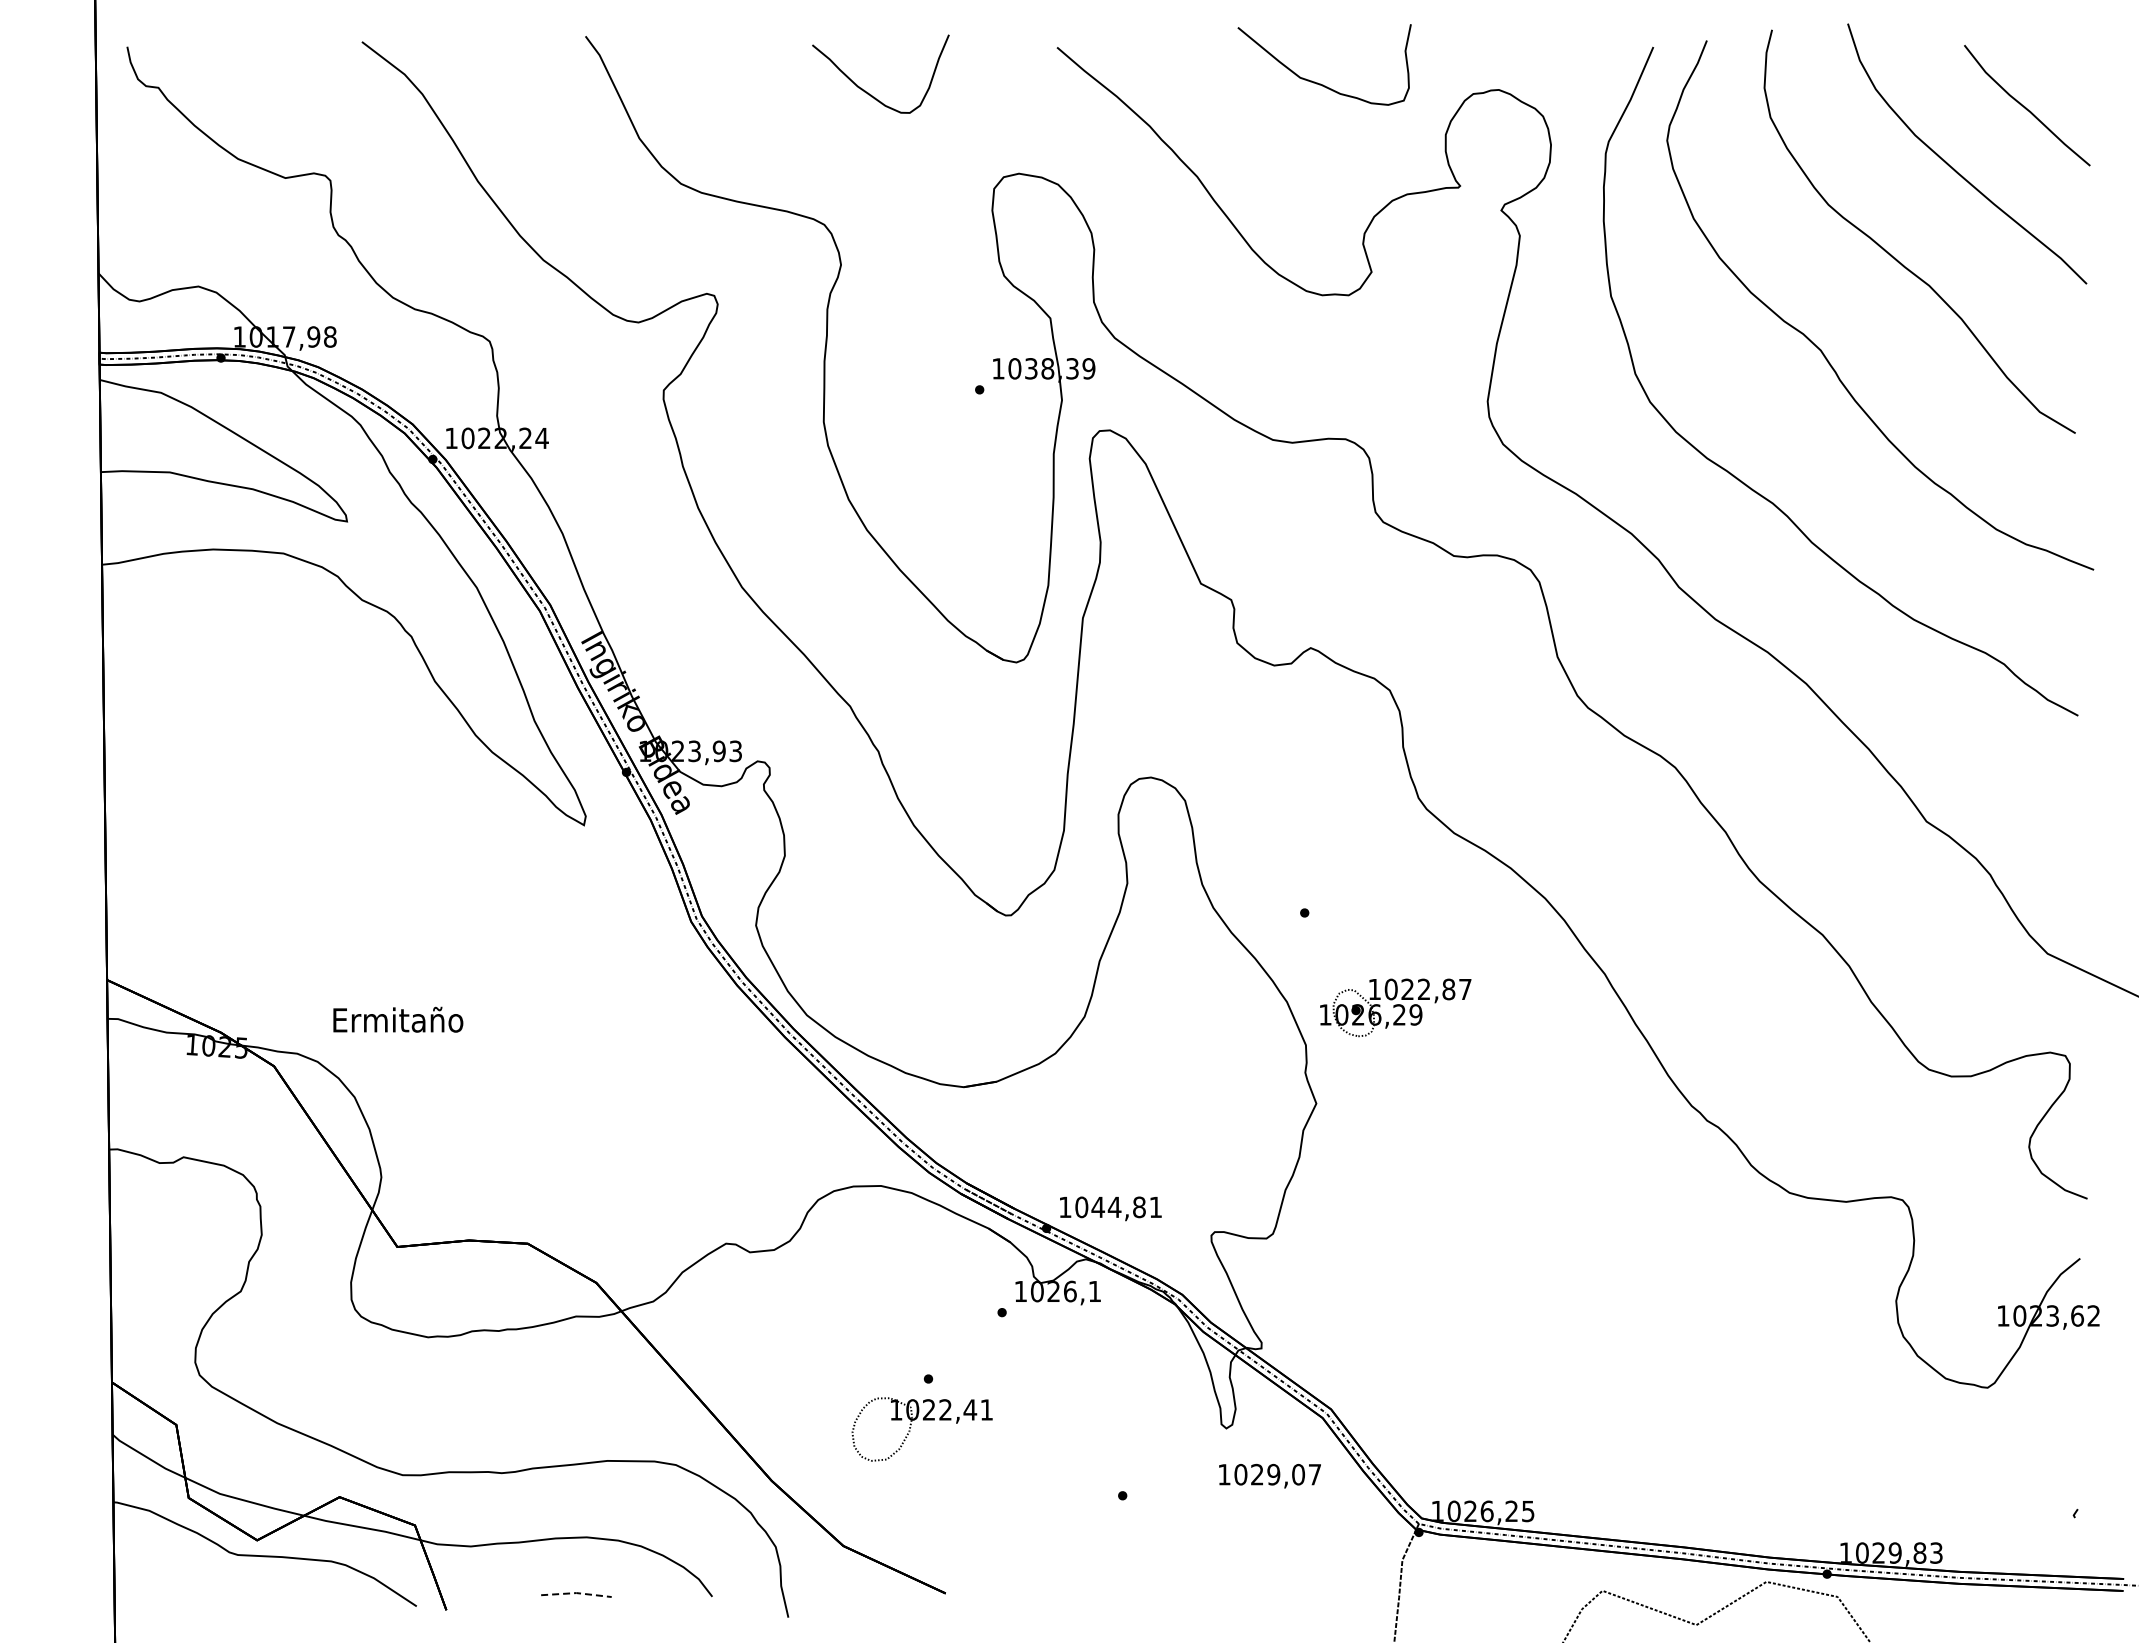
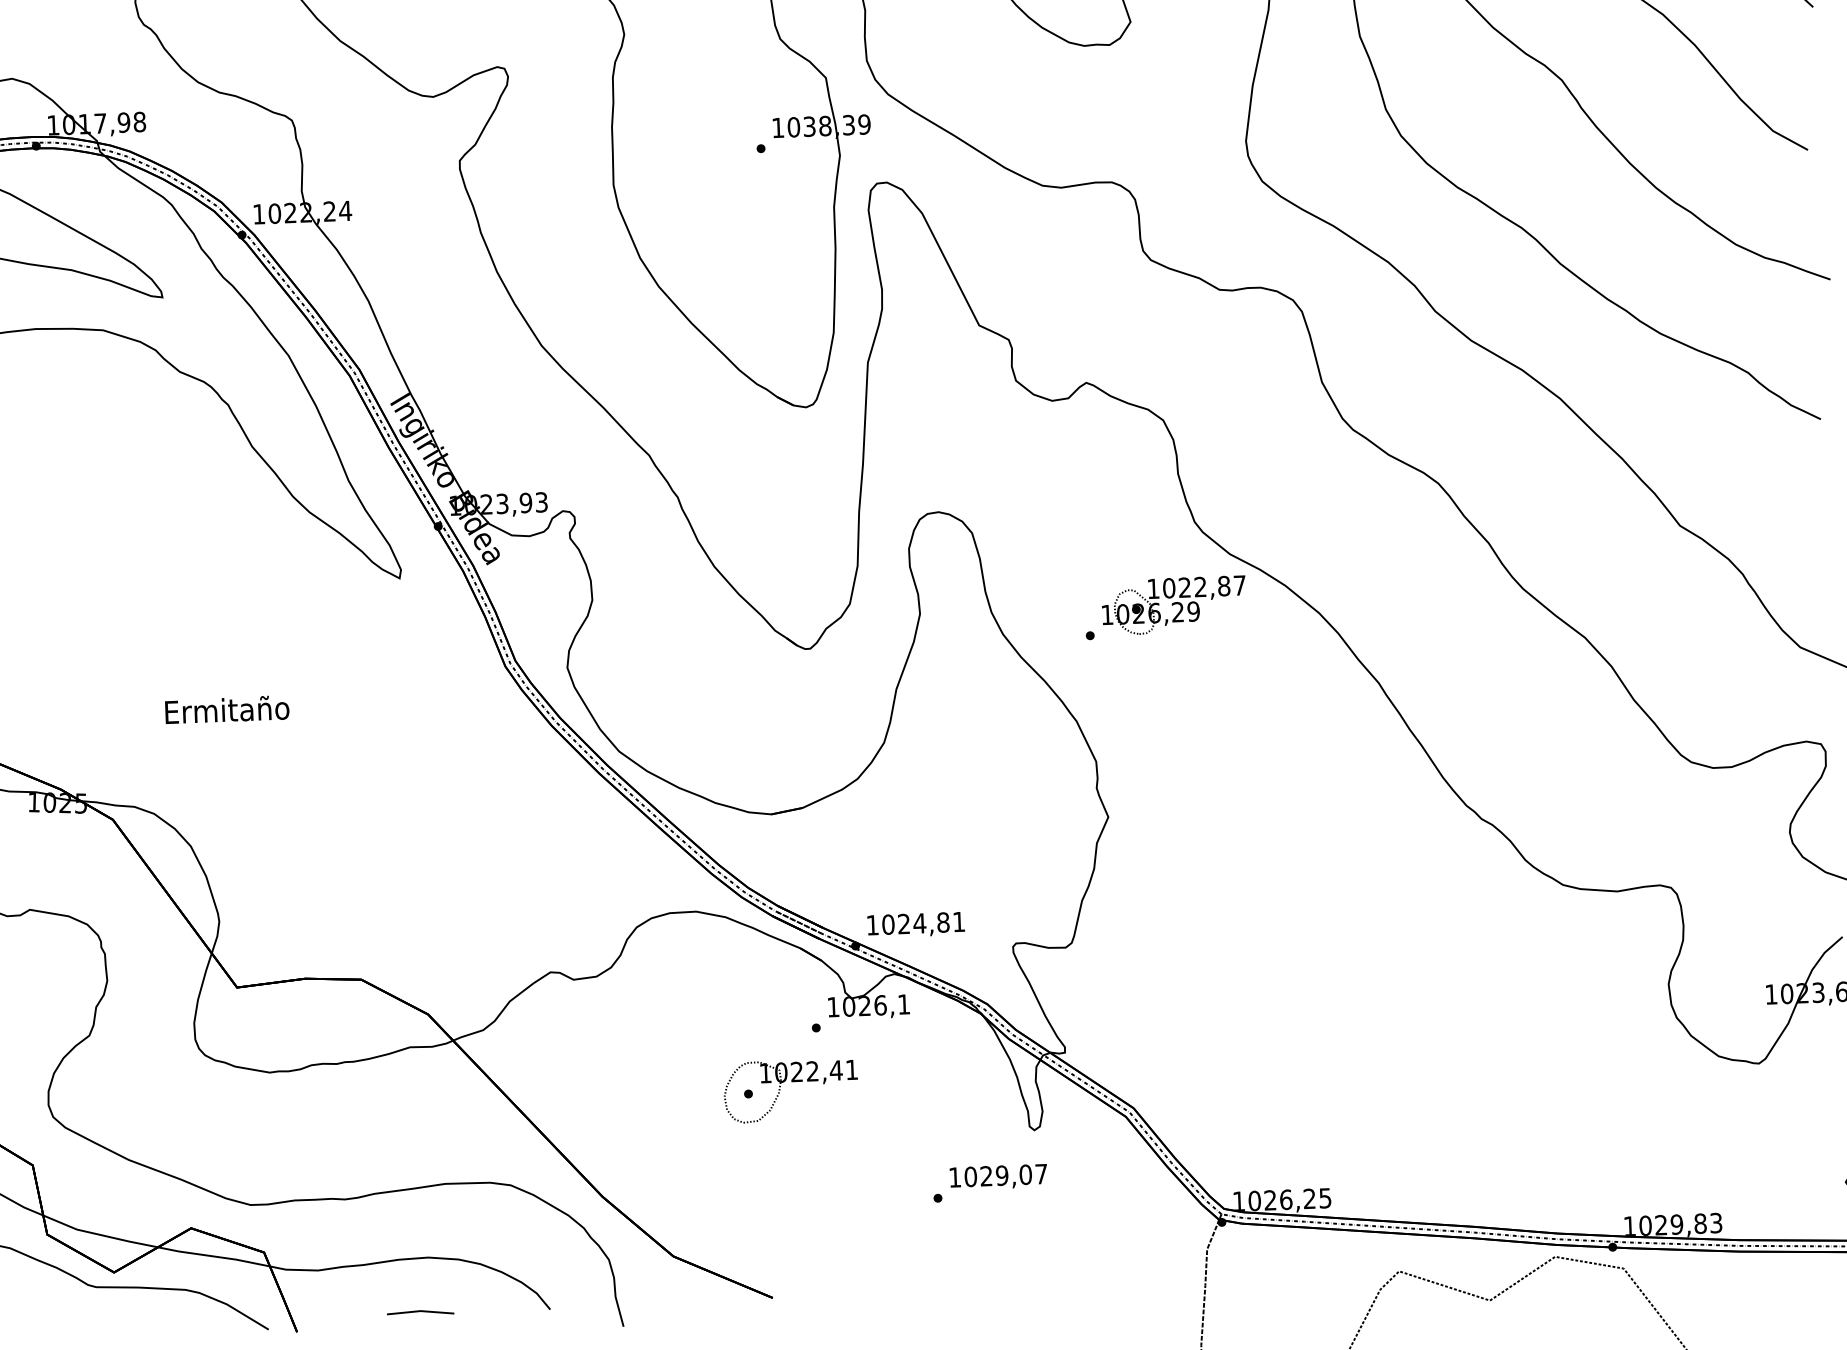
part: (1395, 1007) -> (1173, 605), moved
text: (398, 1019) -> (227, 709), moved
text: (1098, 1206) -> (904, 923), 1044,81 -> 1024,81
part: (923, 1420) -> (791, 1082), moved
text: (1269, 1475) -> (998, 1176), moved
line: (576, 1593) -> (420, 1311), dashed -> solid

